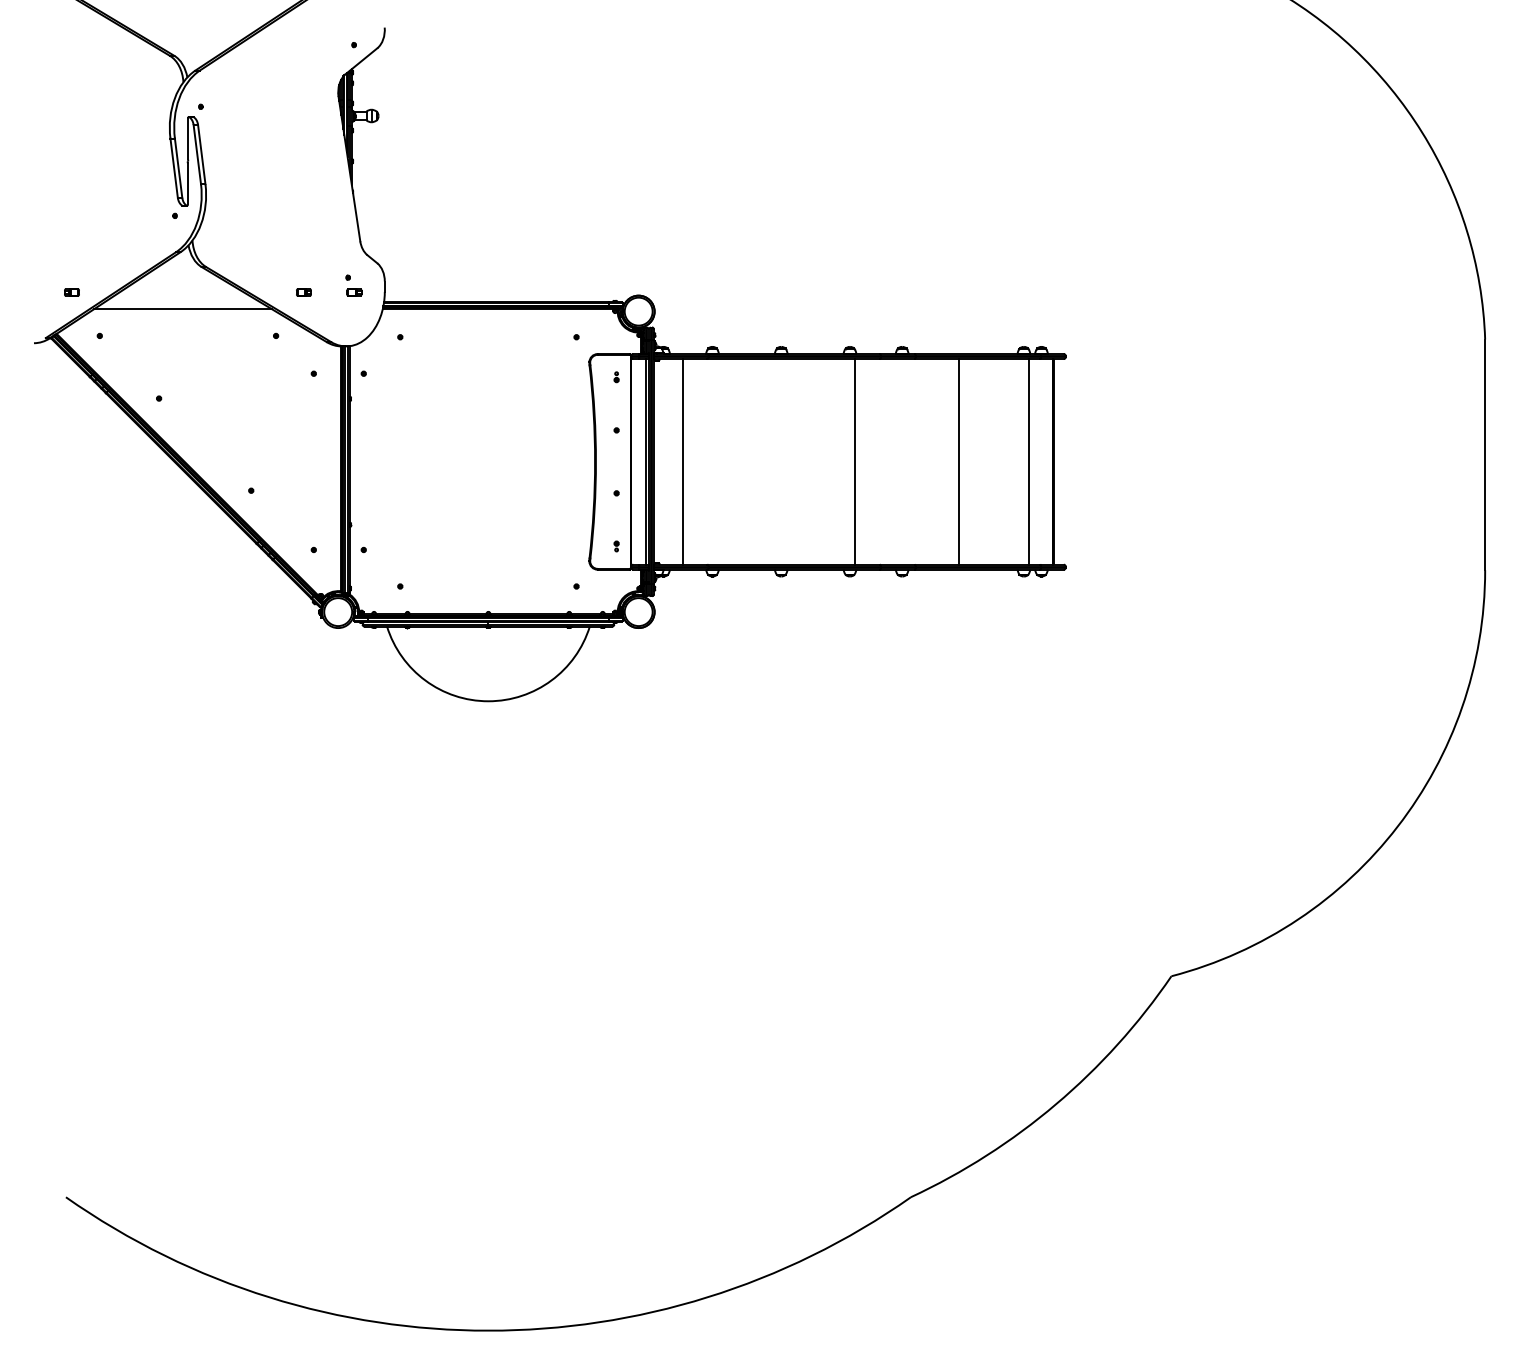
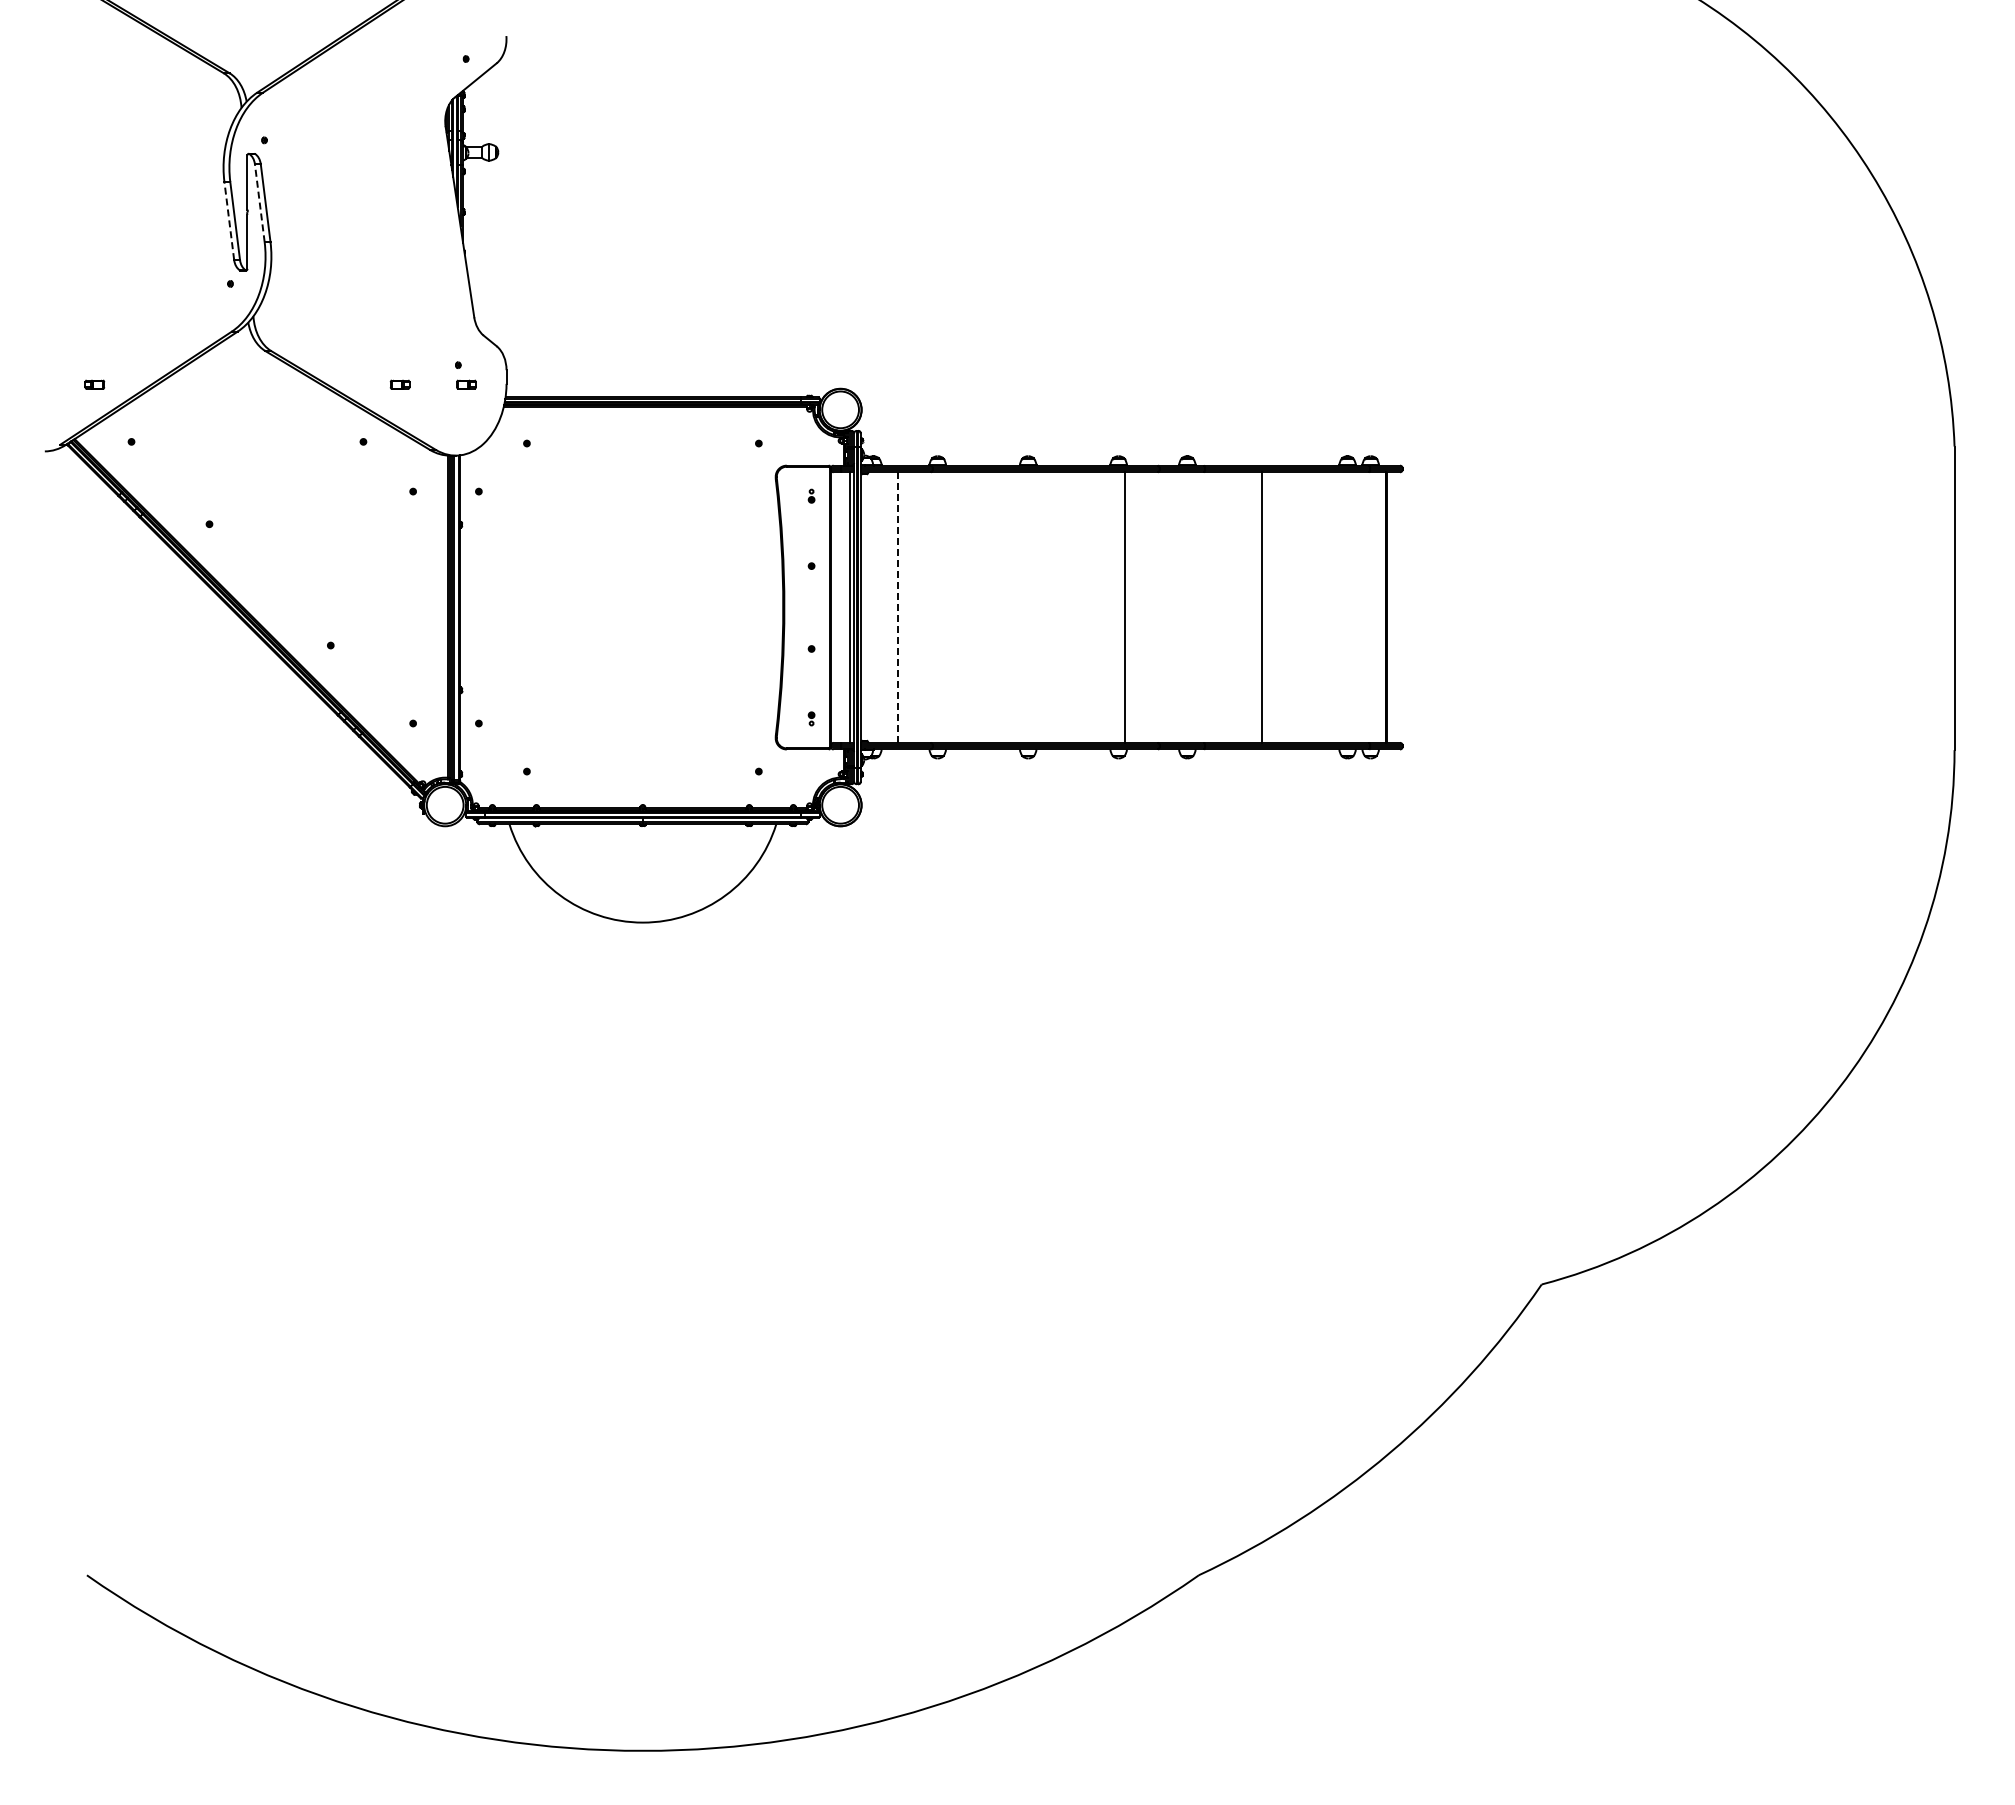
line: (197, 154) -> (259, 202), solid -> dashed
line: (174, 167) -> (229, 220), solid -> dashed
line: (182, 309) -> (240, 406), removed
line: (682, 461) -> (898, 607), solid -> dashed
line: (1029, 461) -> (1354, 607), removed

